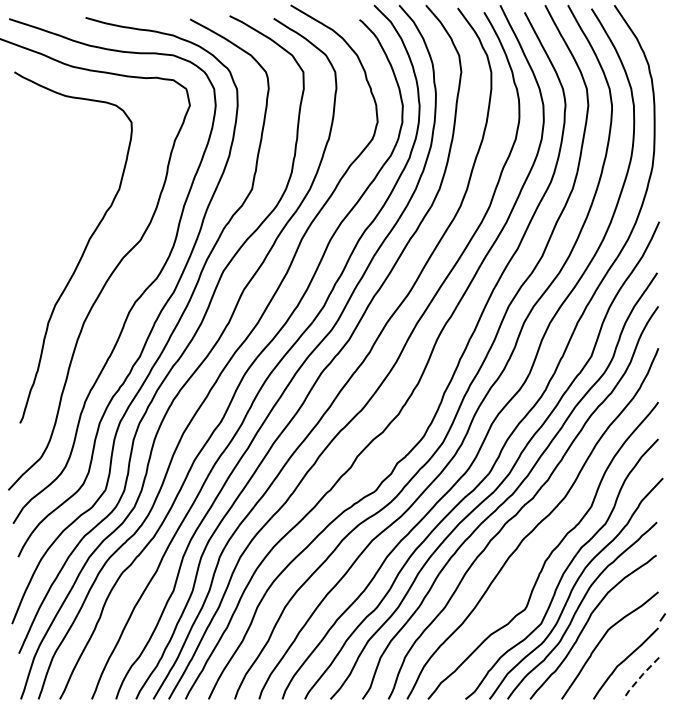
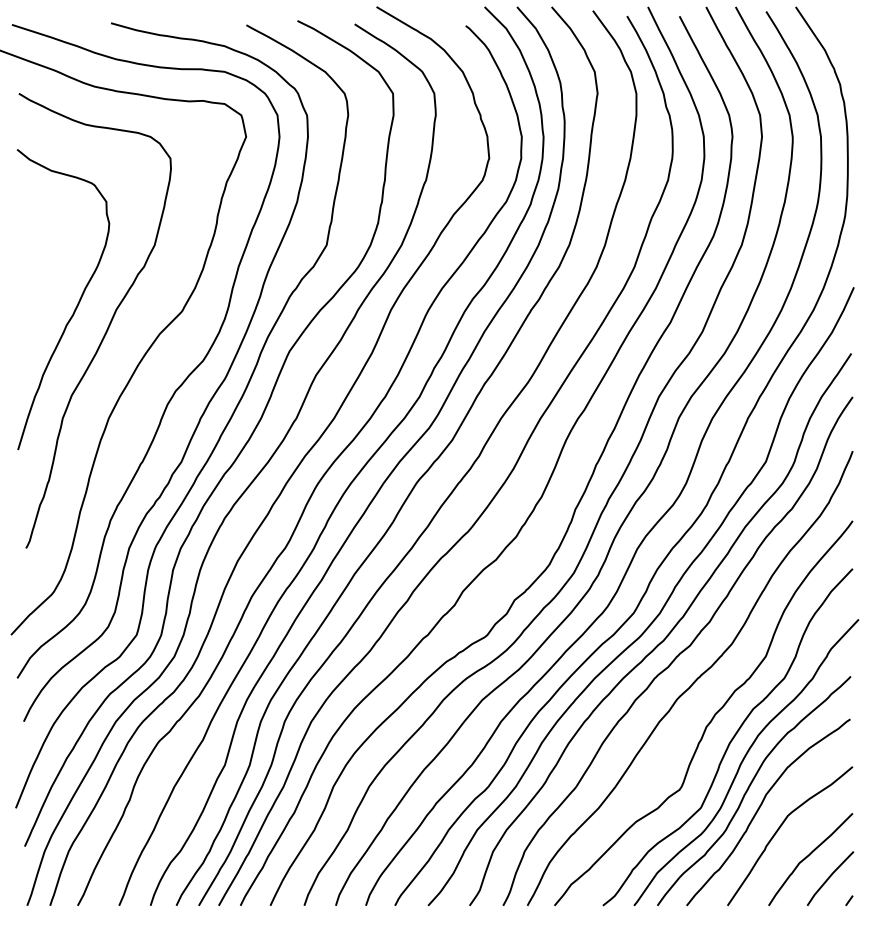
curve: (59, 233) -> (77, 302), added
line: (662, 617) -> (848, 900), moved
line: (639, 678) -> (828, 878), dashed -> solid

